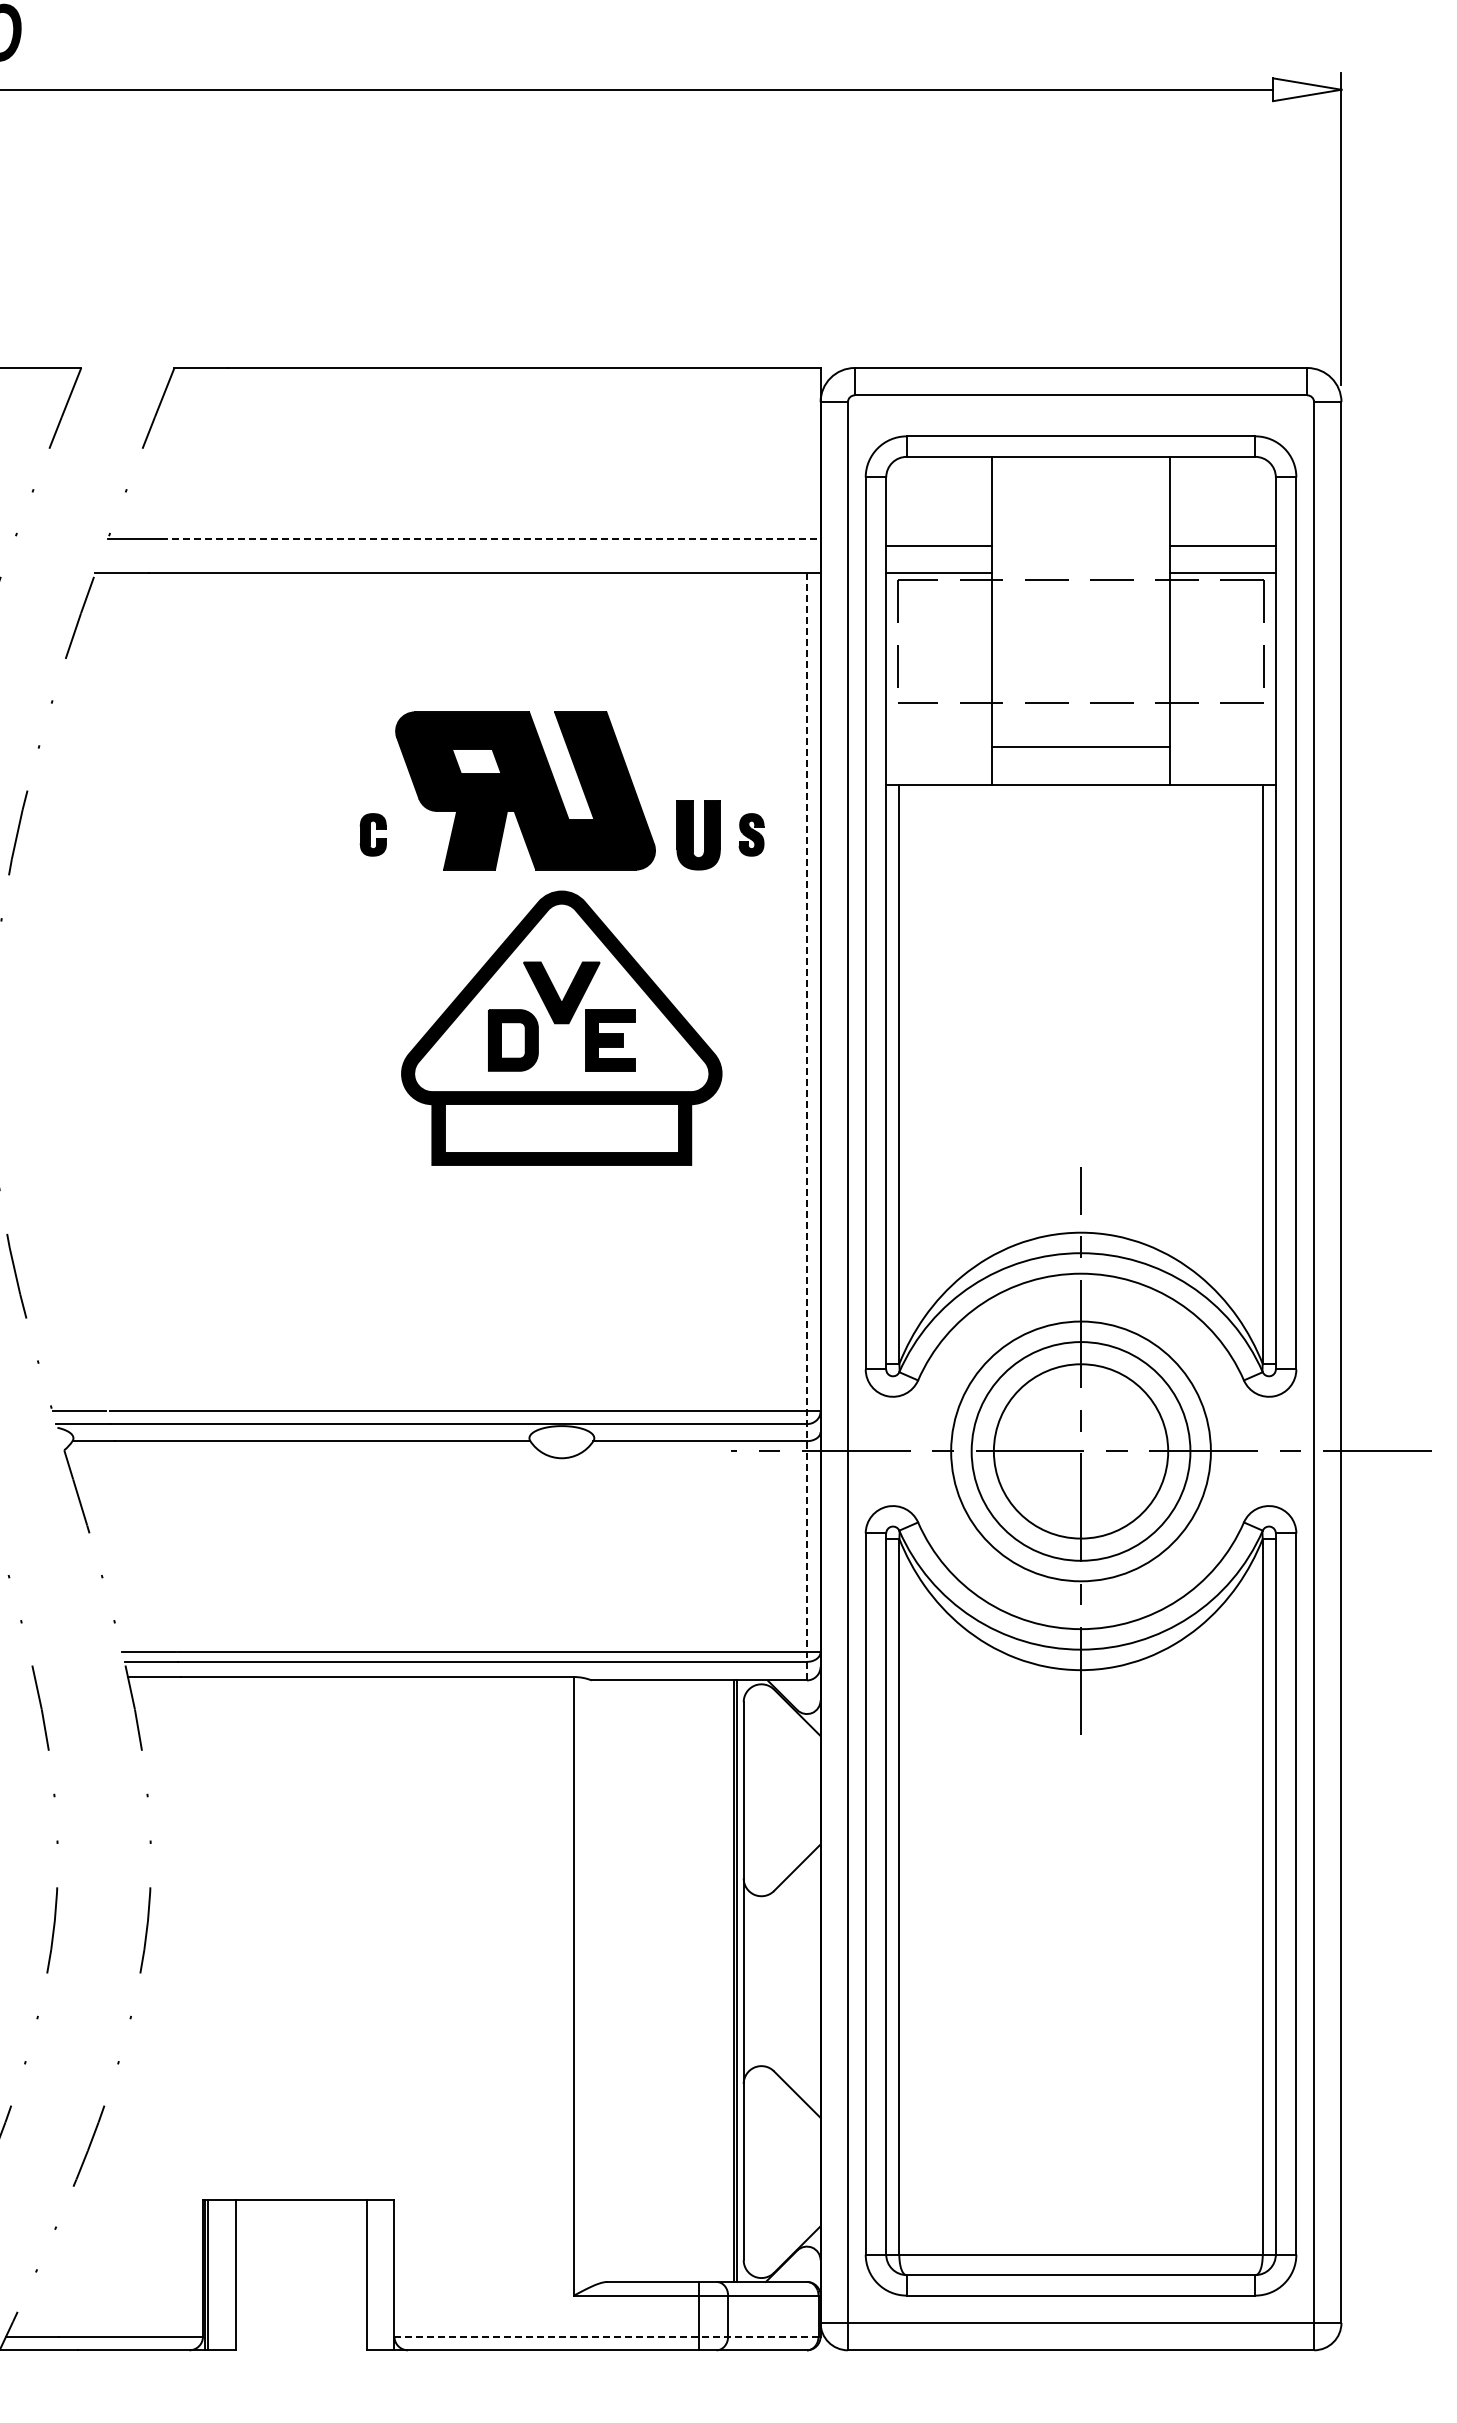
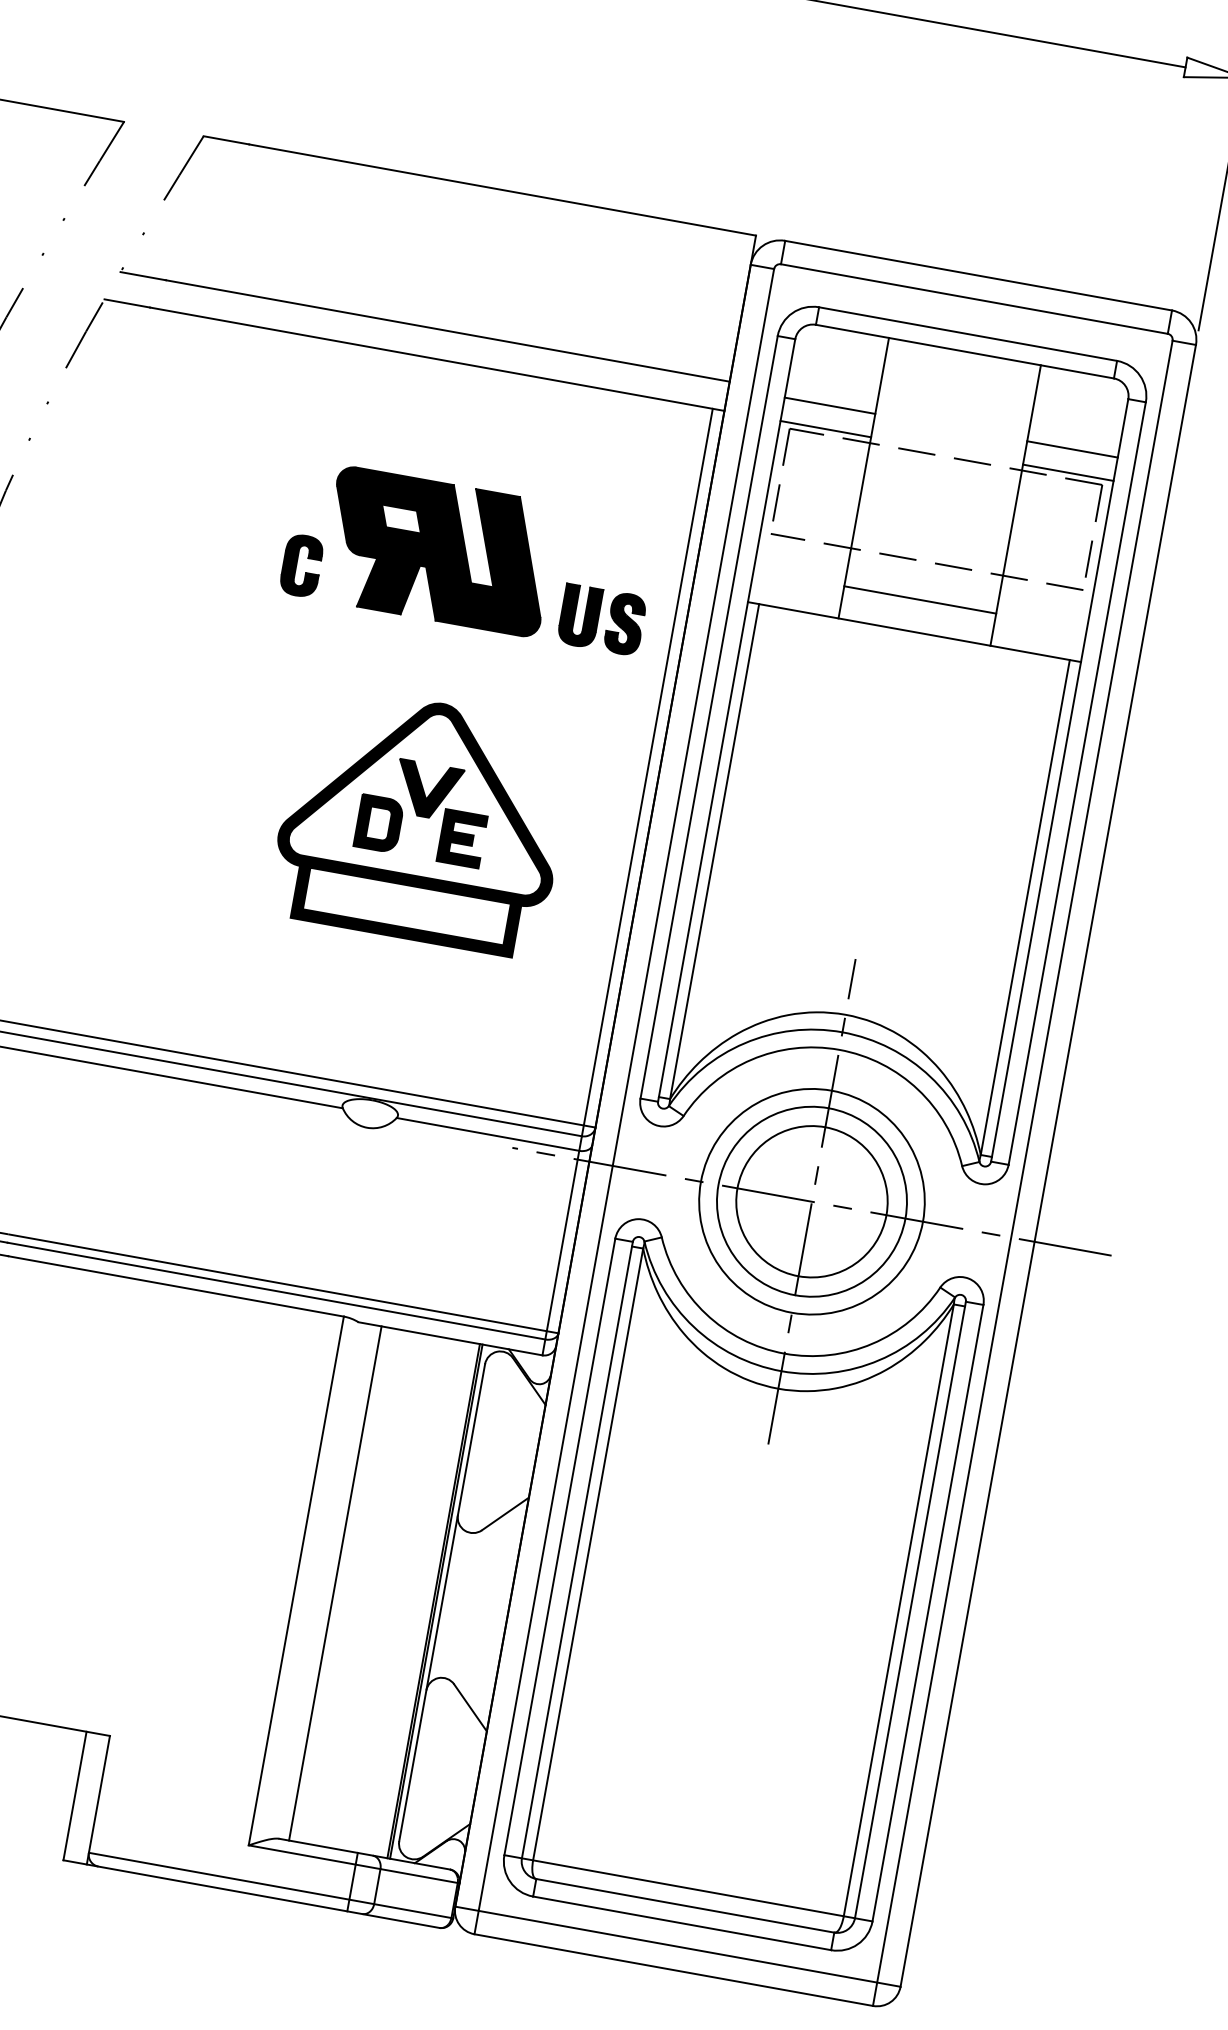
line: (490, 538) -> (447, 330), dashed -> solid
part: (373, 834) -> (302, 565), size x1.67
part: (751, 834) -> (625, 623), size x1.67
part: (561, 1027) -> (422, 820), moved
line: (806, 1126) -> (627, 881), dashed -> solid
line: (618, 1980) -> (335, 1582), added
line: (608, 2336) -> (271, 1885), dashed -> solid

